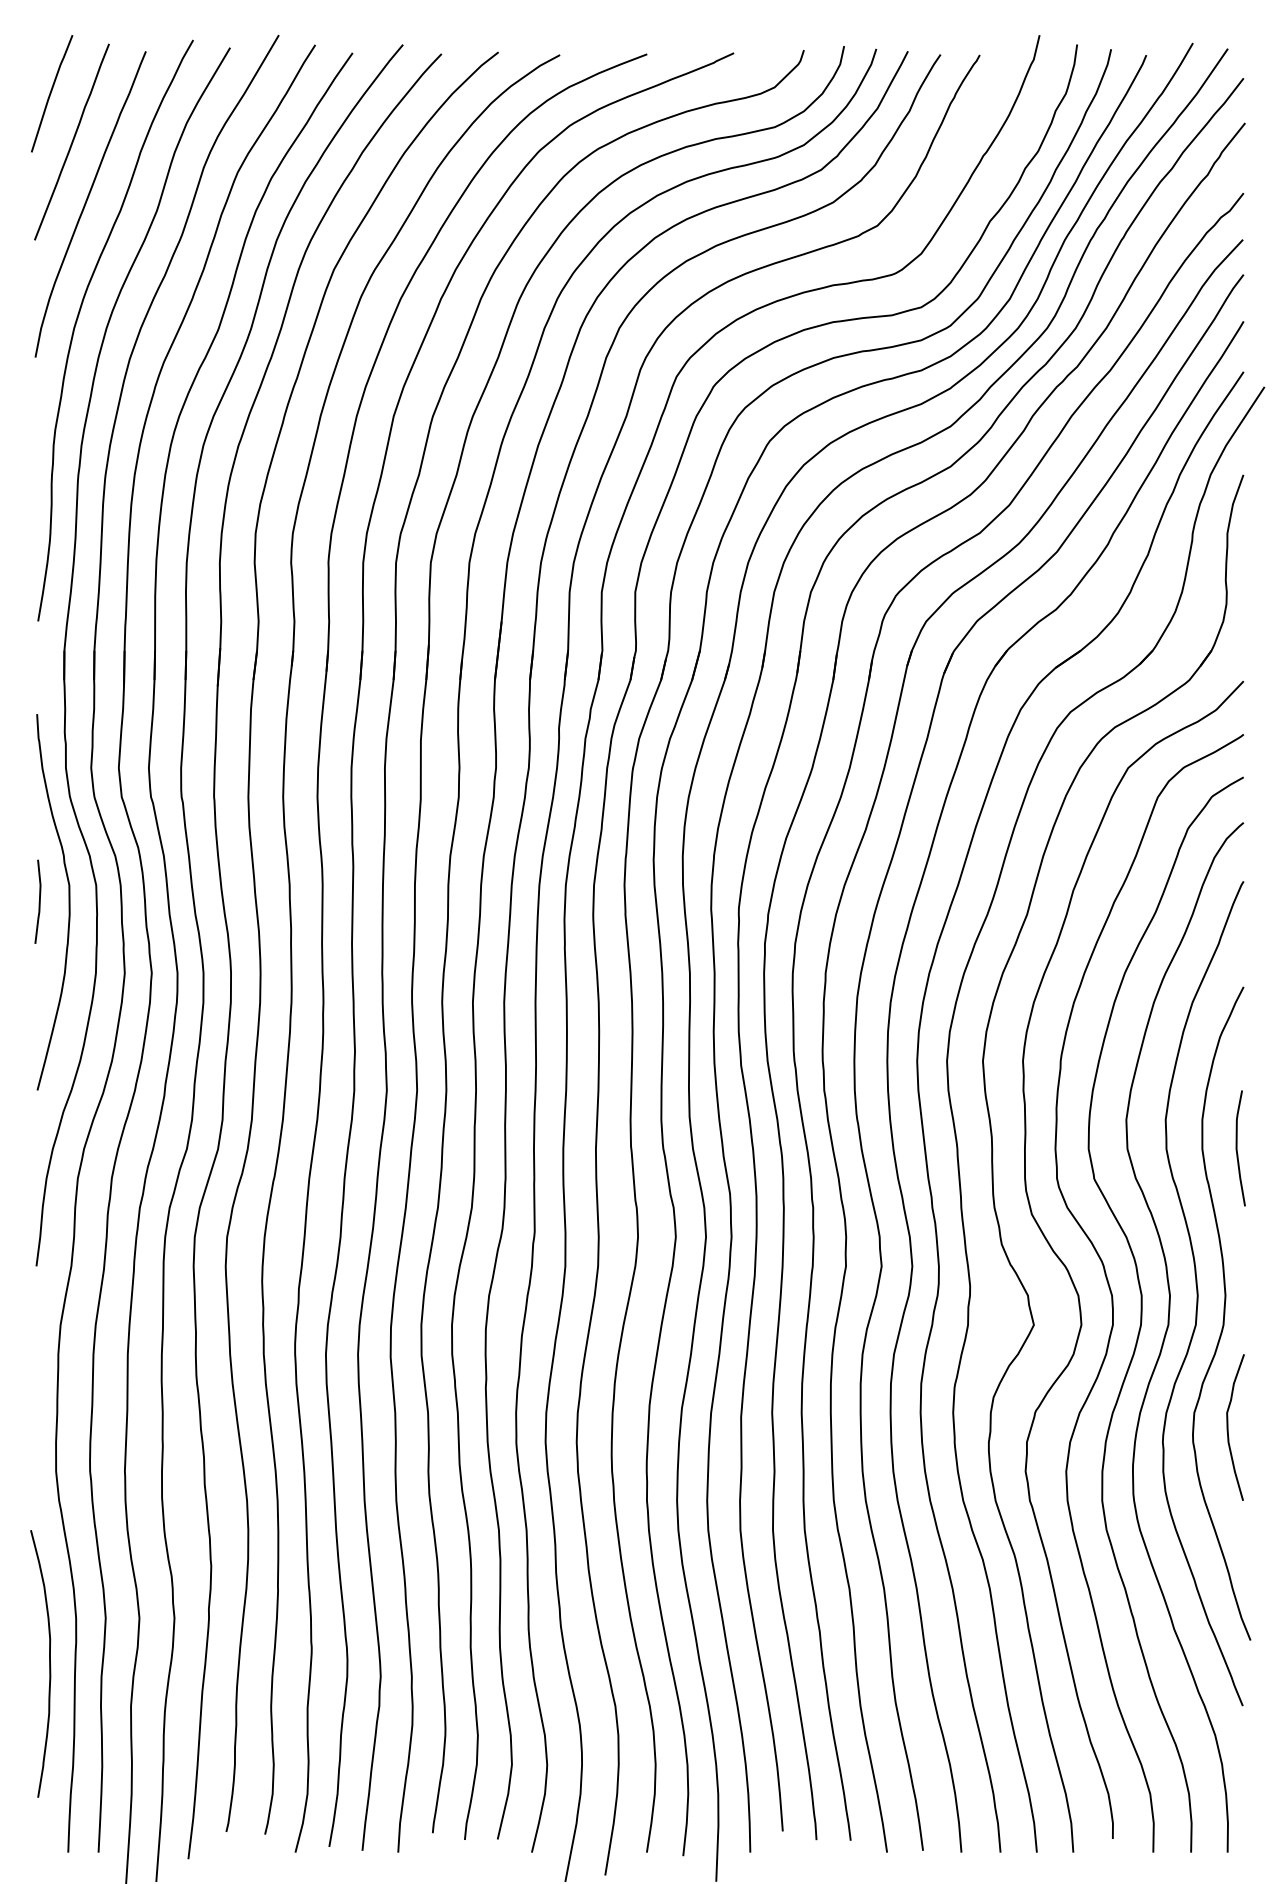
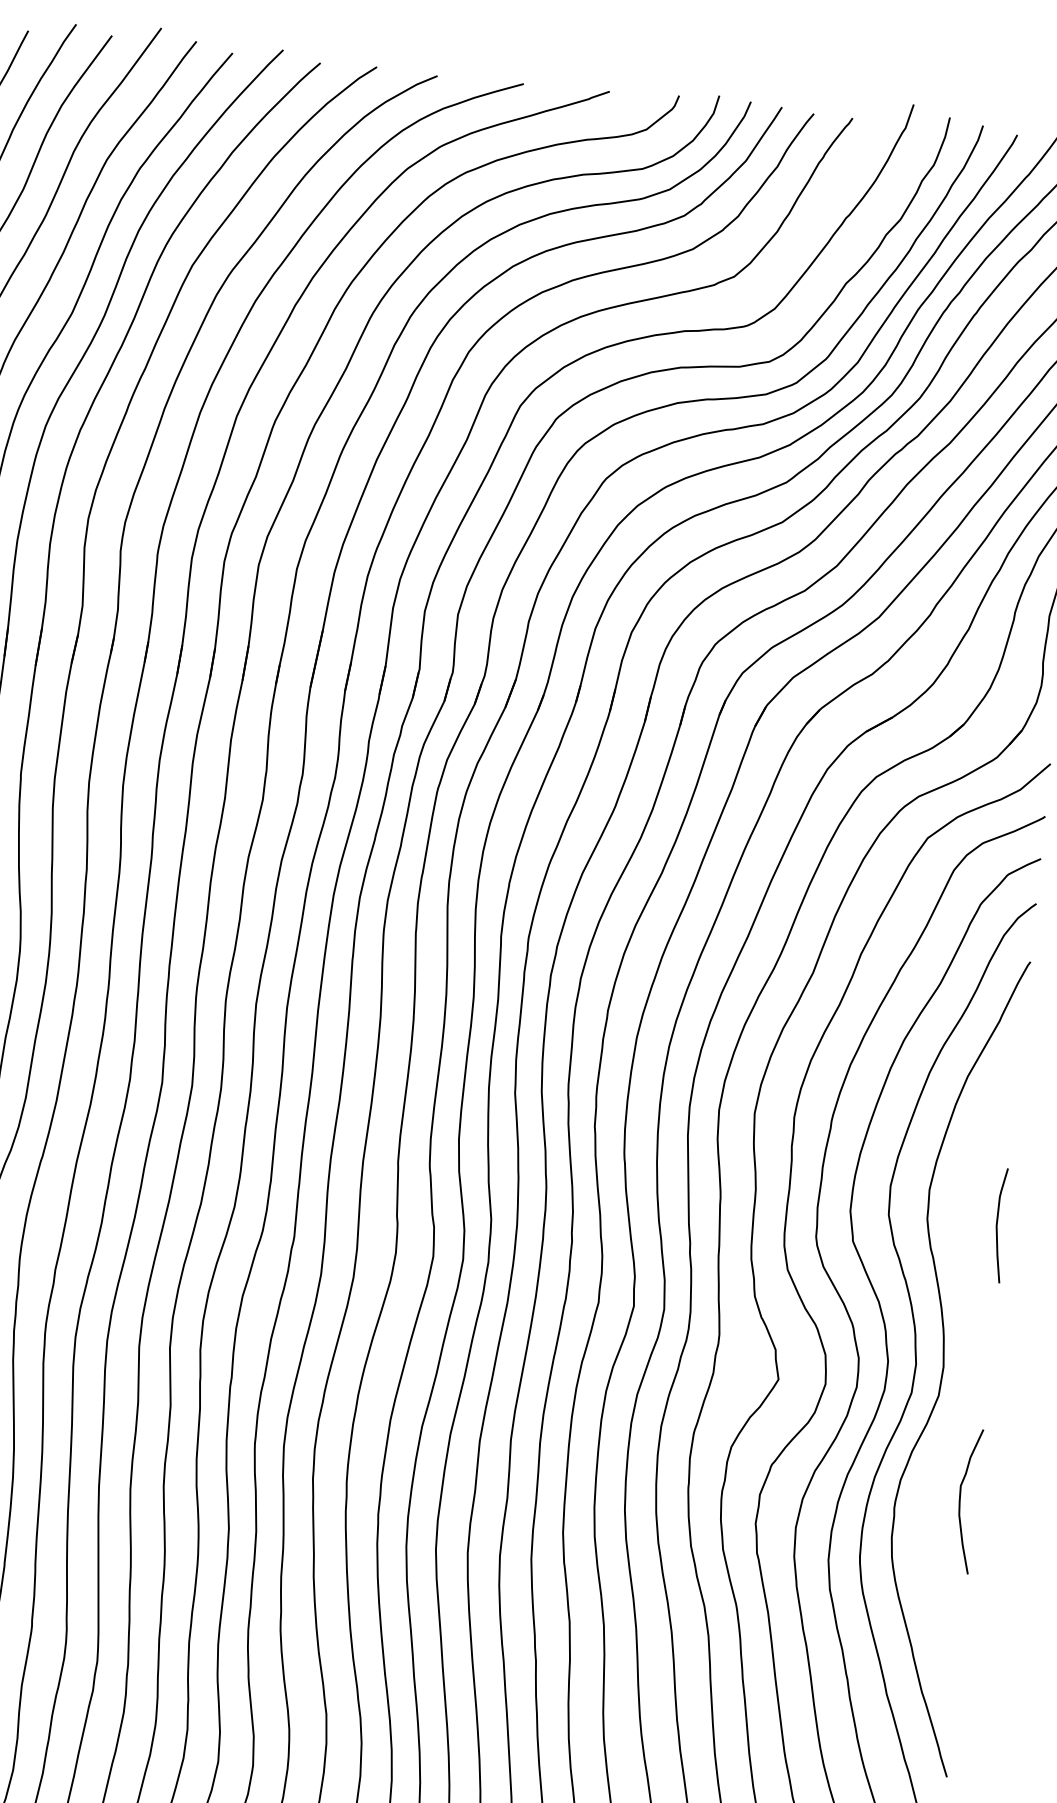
curve: (1223, 1313) -> (967, 1387), removed

